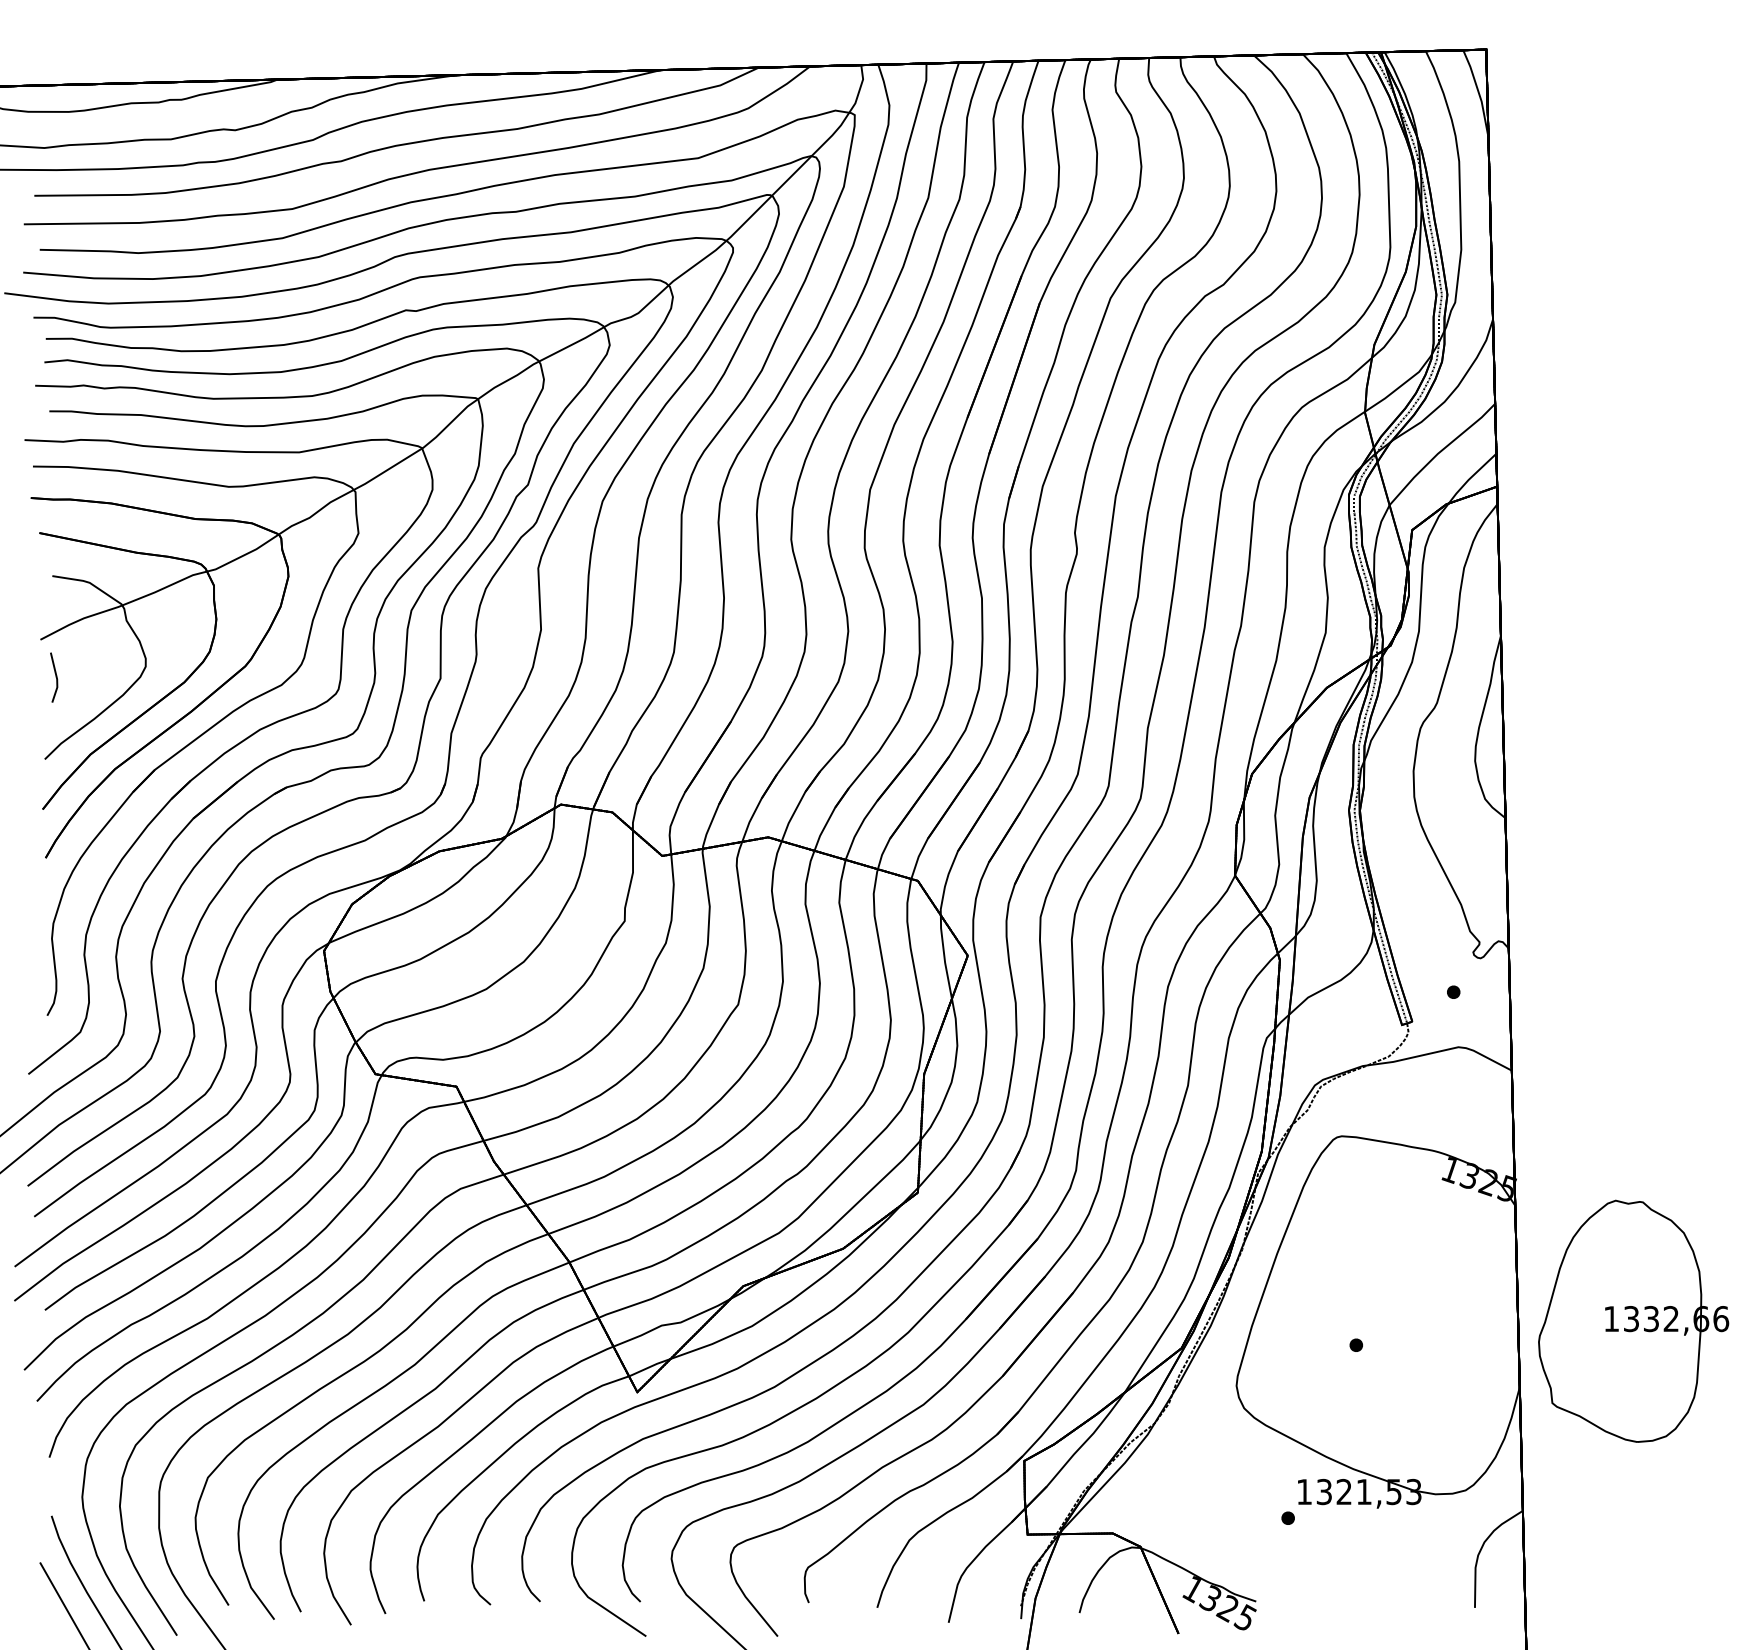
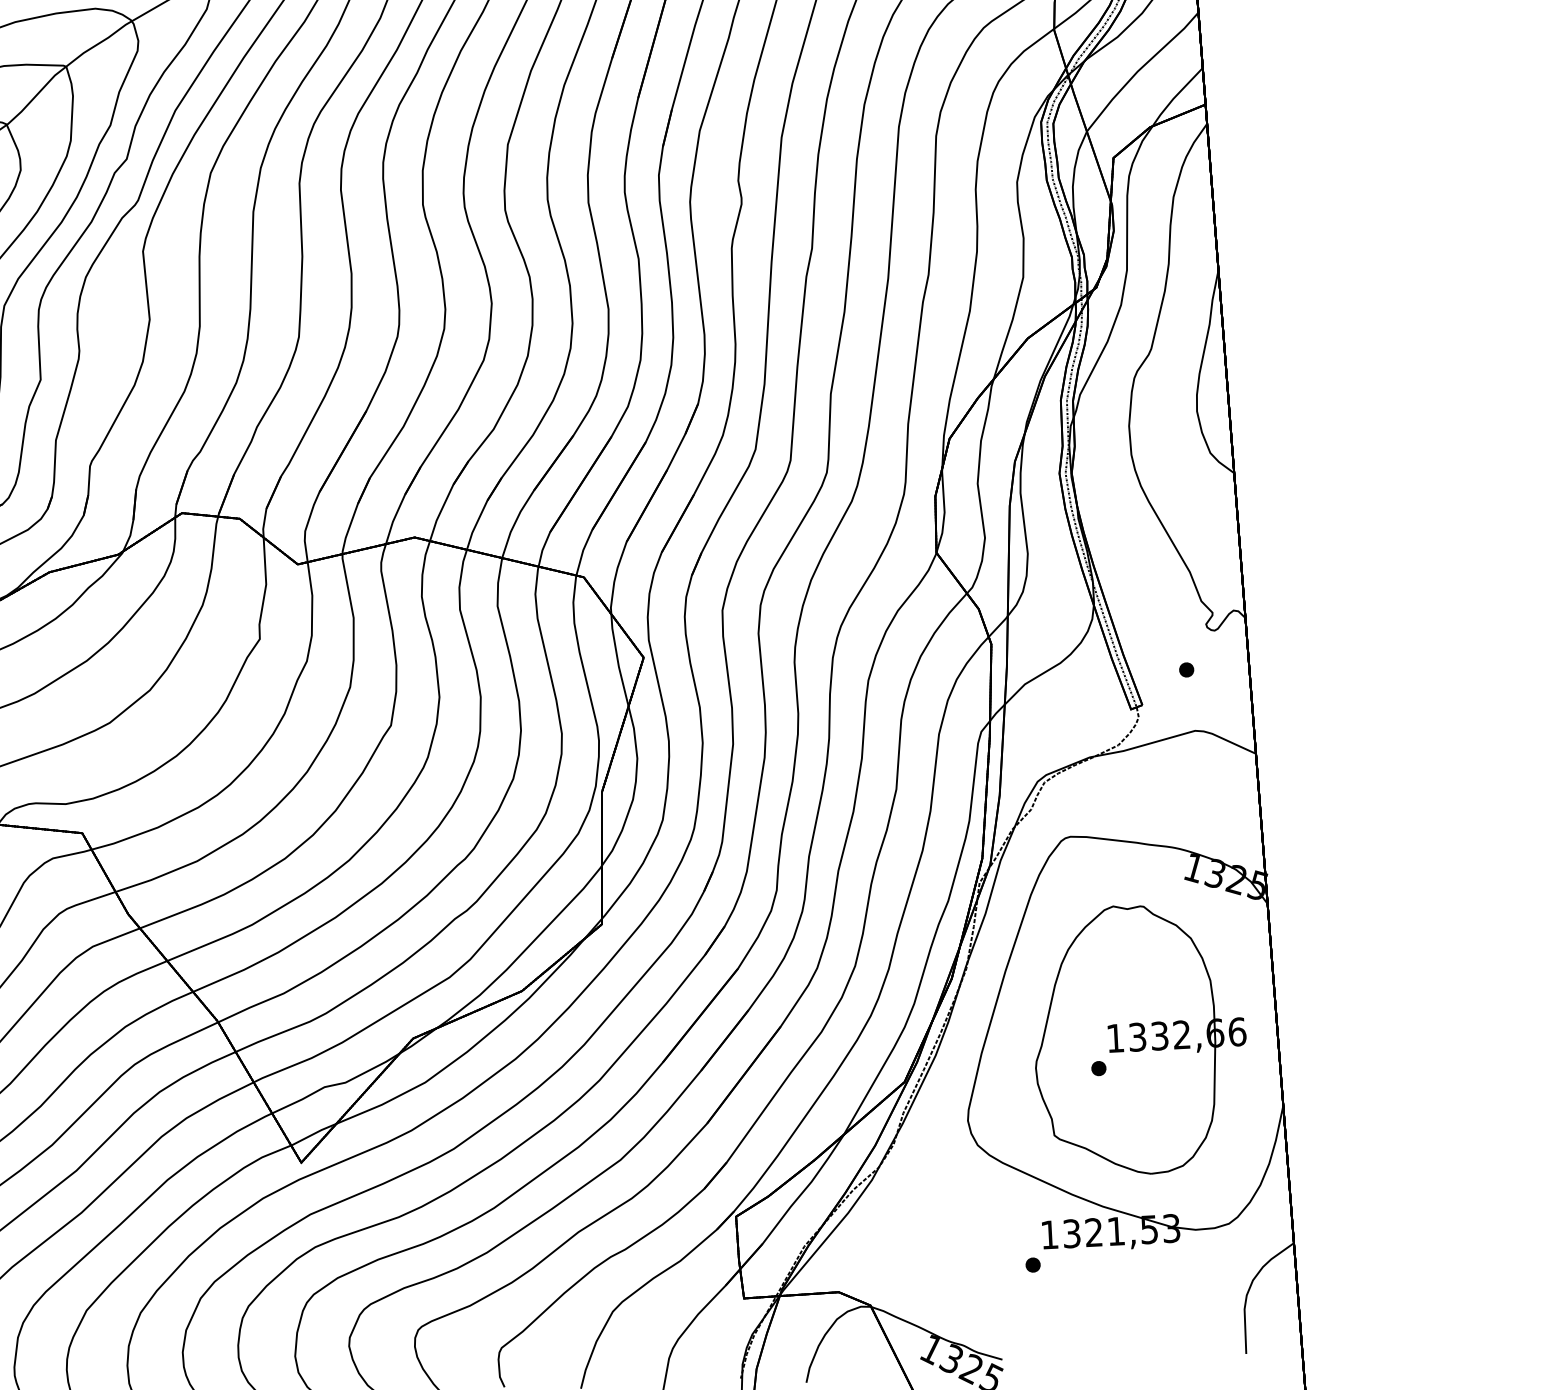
part: (1633, 1320) -> (1139, 1038), moved

